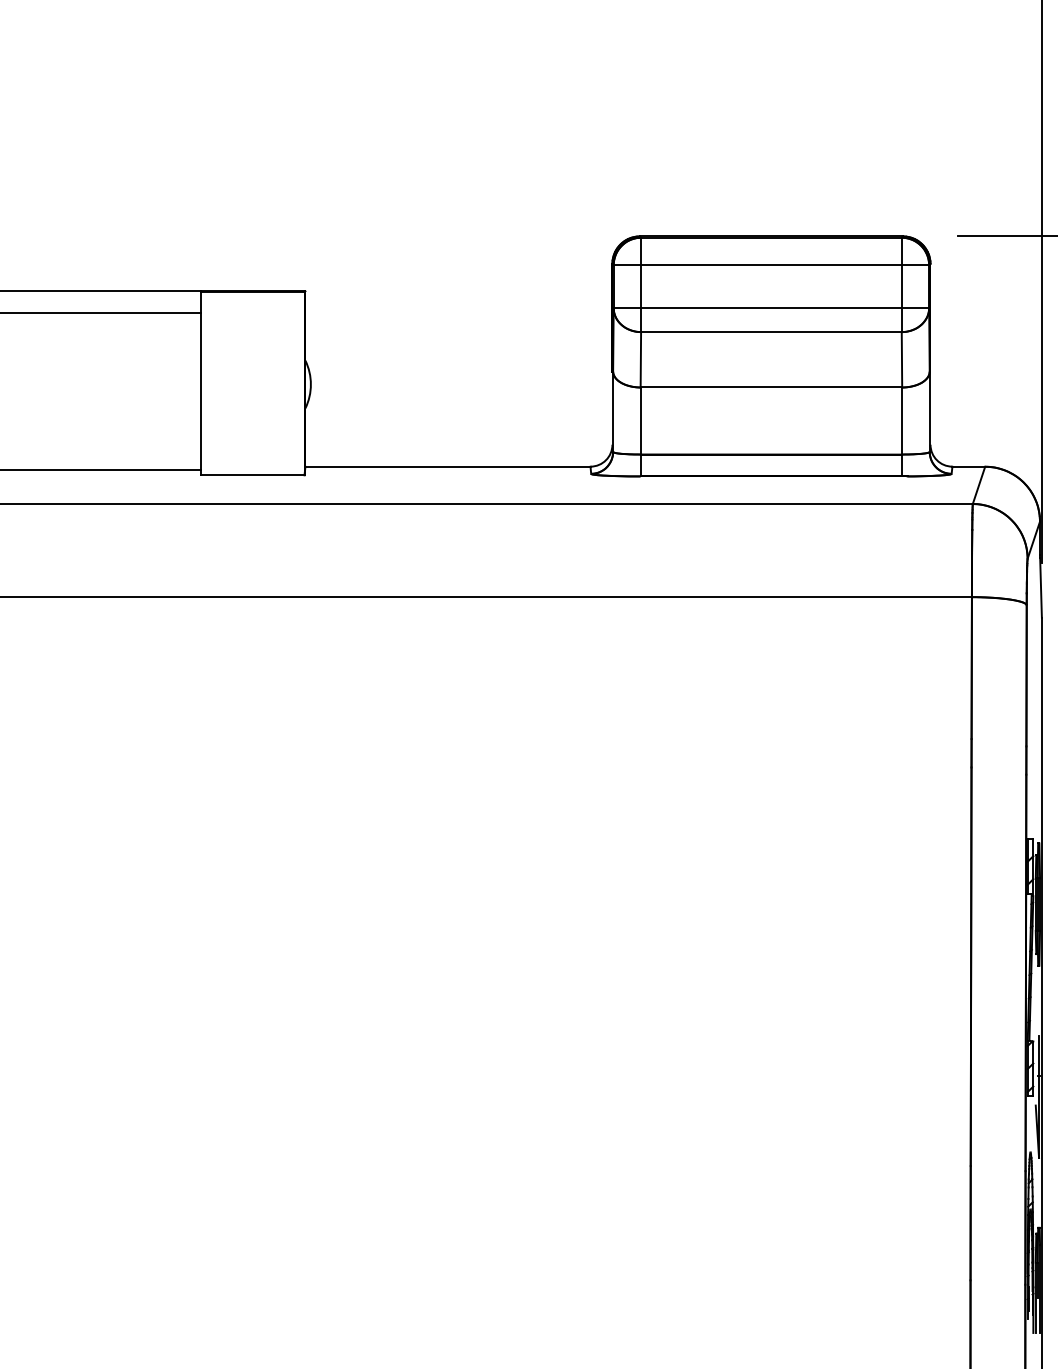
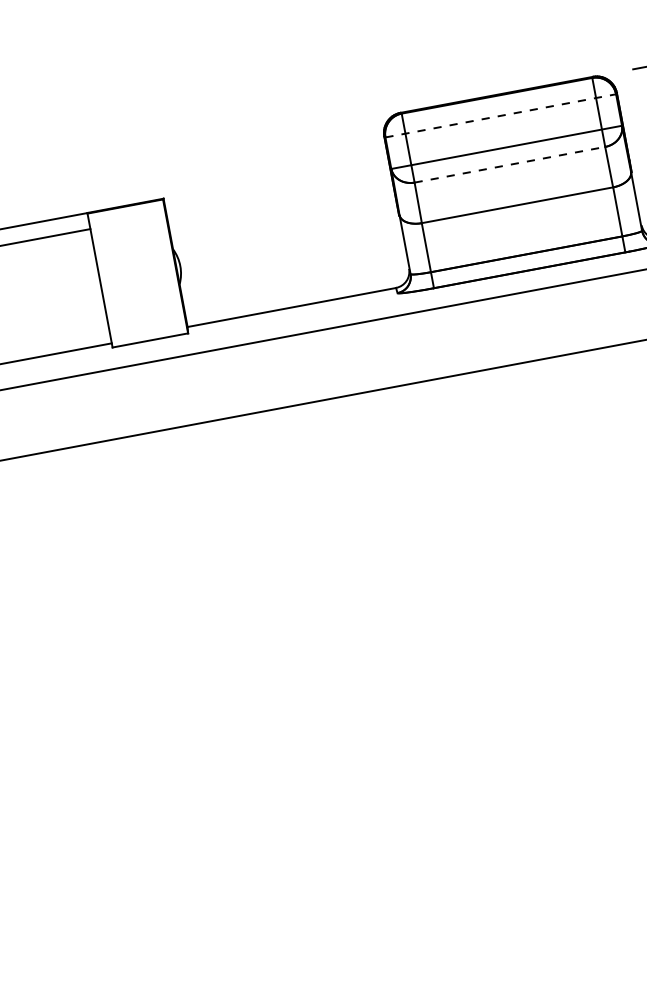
line: (771, 265) -> (500, 116), solid -> dashed
line: (771, 332) -> (510, 165), solid -> dashed

